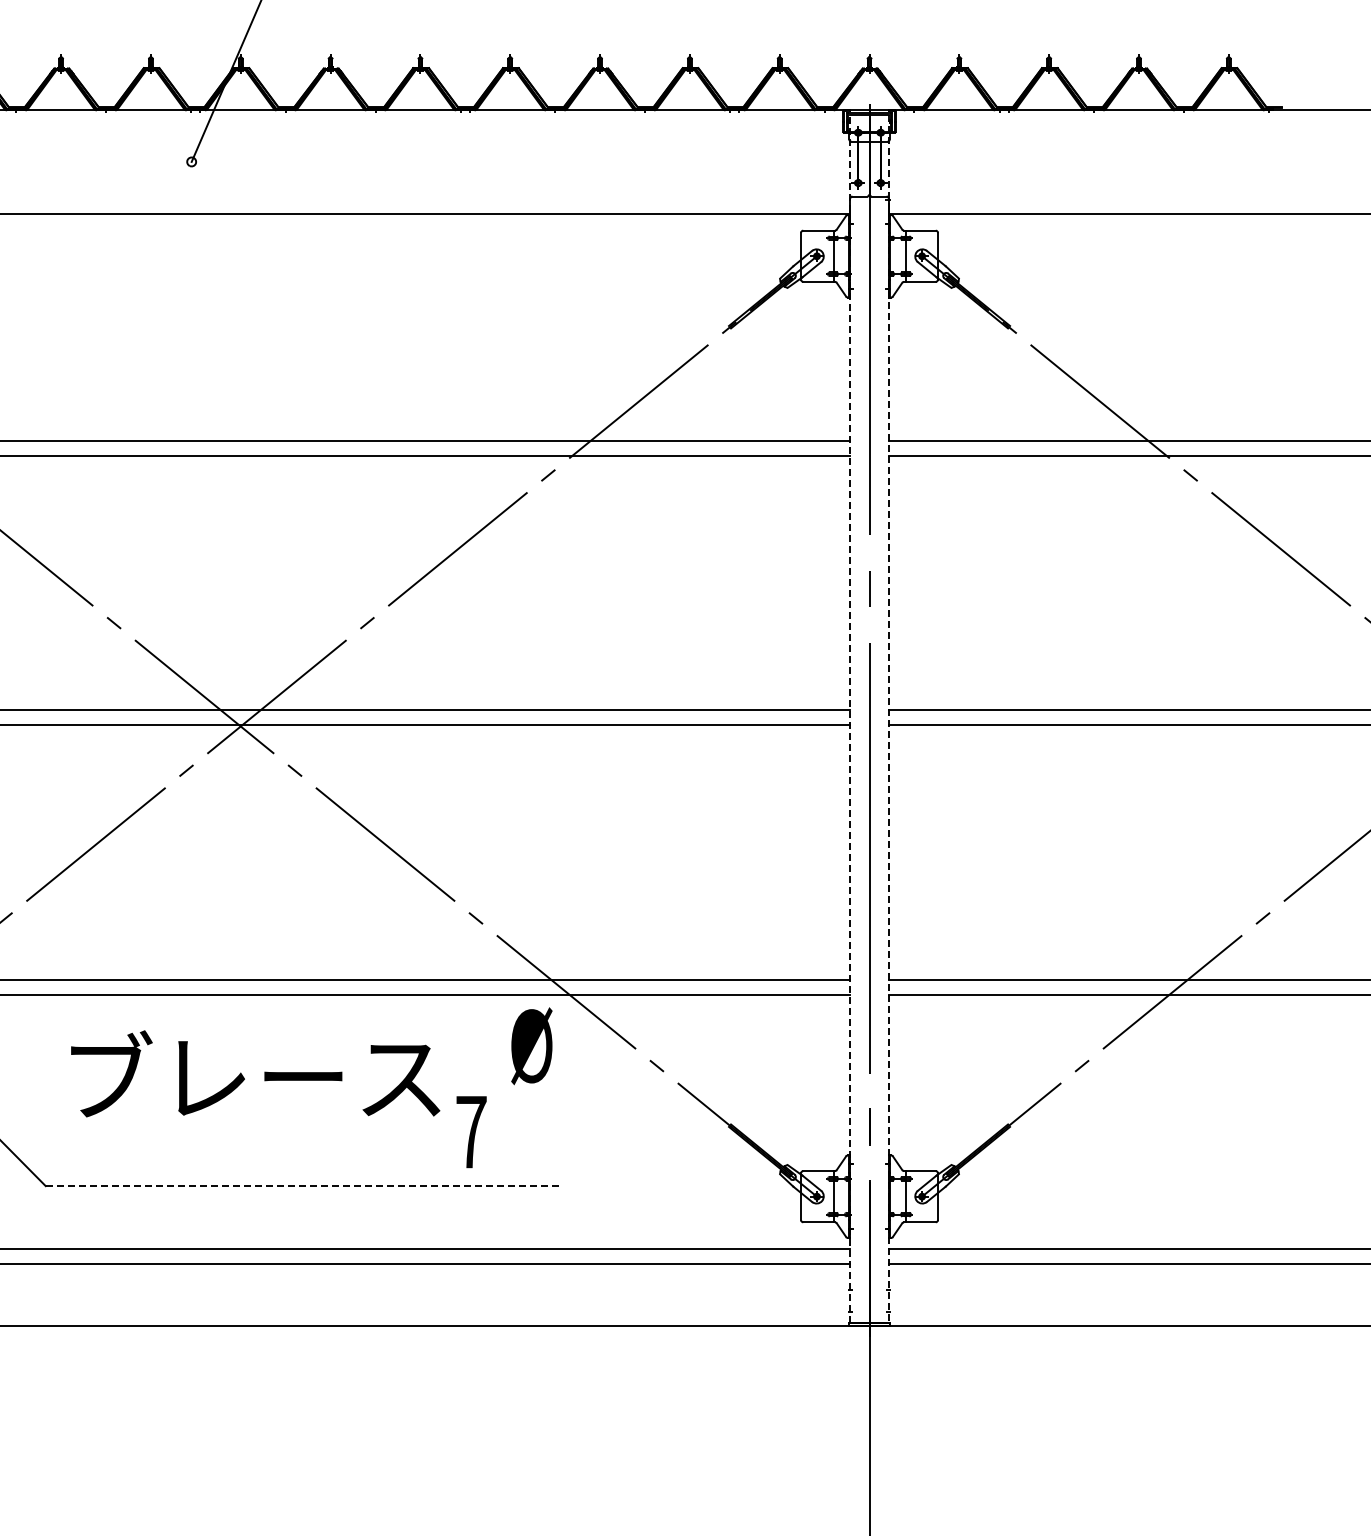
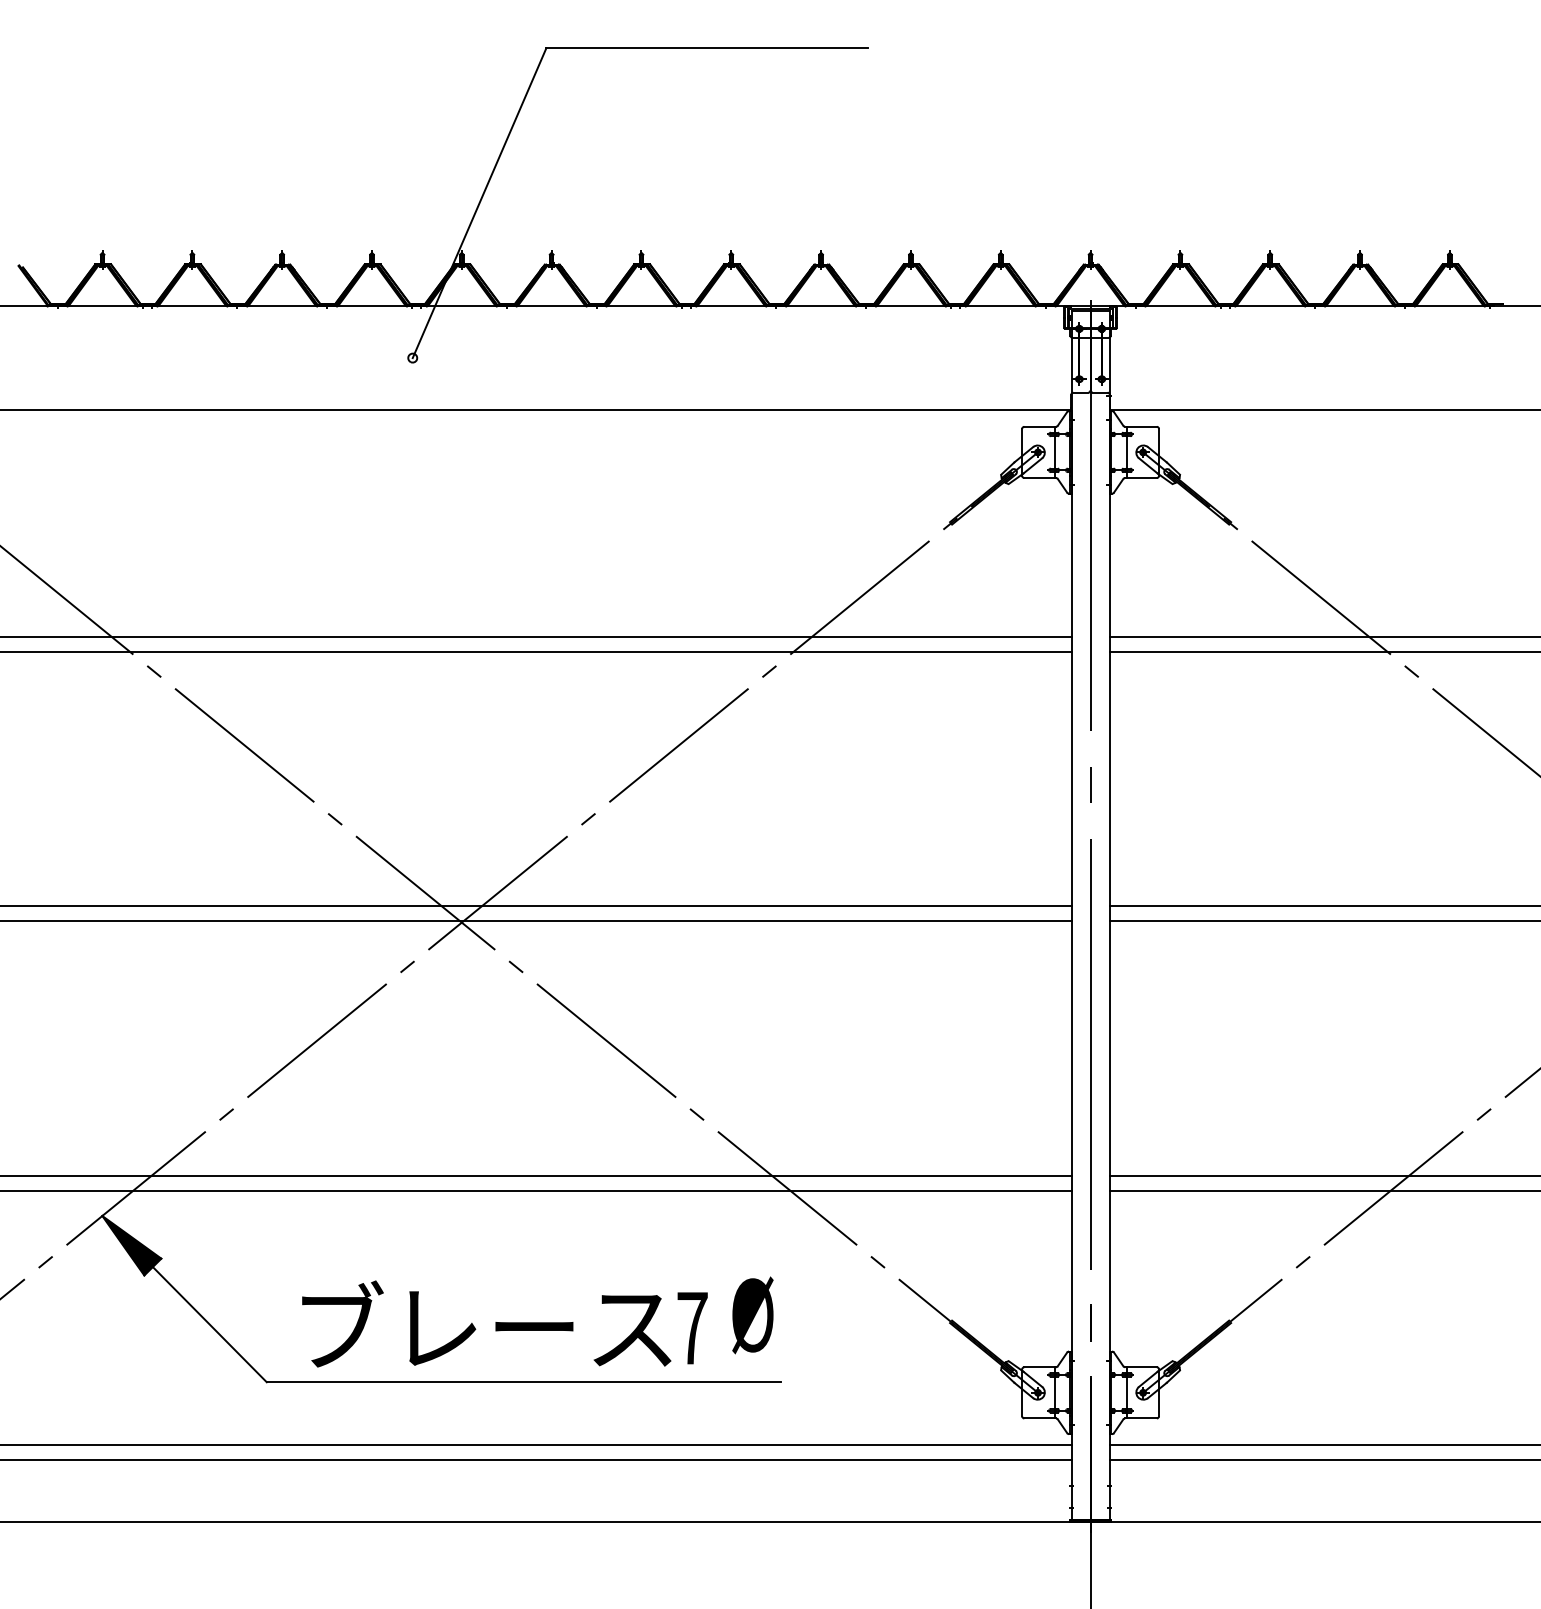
line: (850, 718) -> (1071, 914), dashed -> solid
line: (888, 719) -> (1109, 915), dashed -> solid
text: (531, 1046) -> (752, 1315), moved
text: (255, 1073) -> (486, 1323), moved
line: (303, 1186) -> (524, 1382), dashed -> solid

